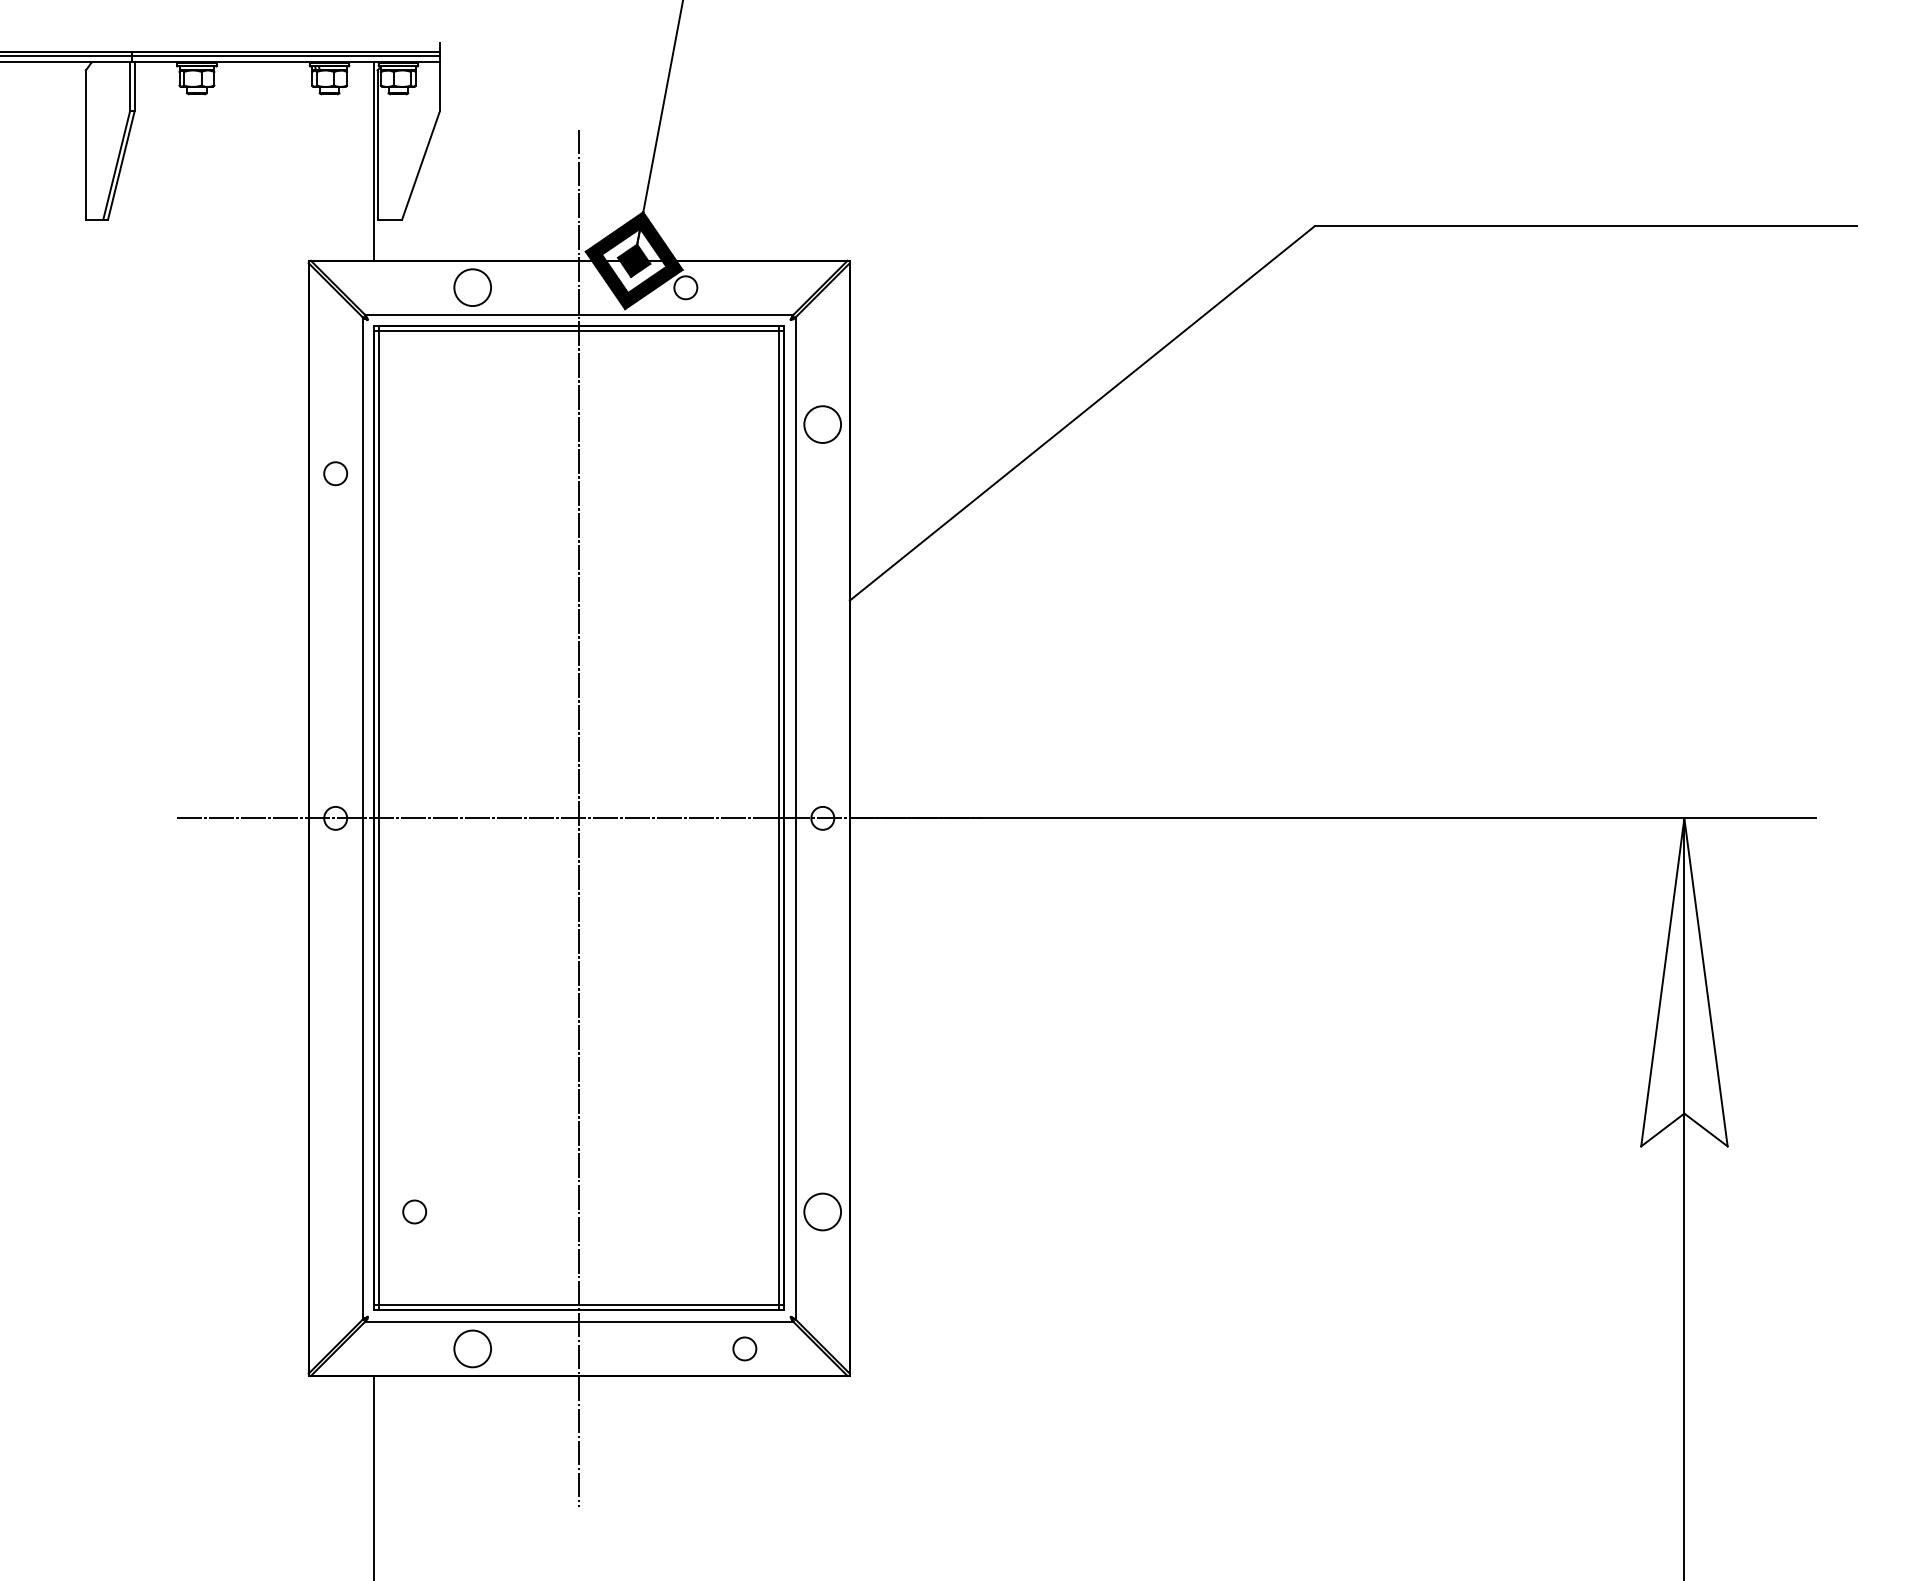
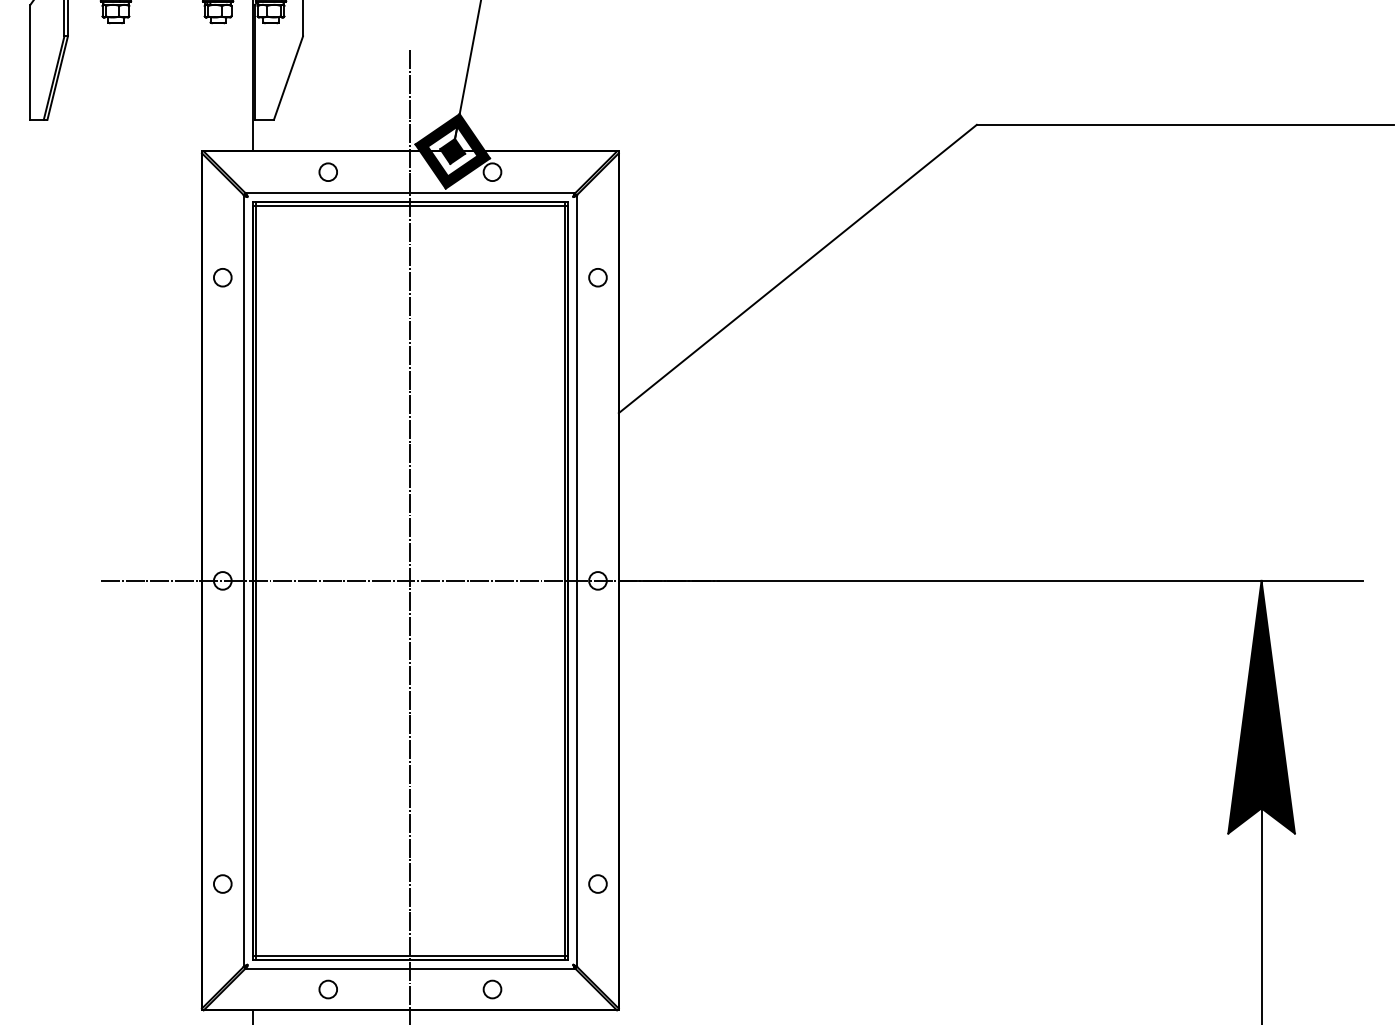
circle: (472, 287) -> (328, 172), size x0.62
circle: (822, 424) -> (597, 277), size x0.62
circle: (335, 473) -> (222, 277), moved
fill: (1684, 982) -> (1261, 707), added
circle: (414, 1211) -> (222, 883), moved
circle: (822, 1211) -> (597, 883), size x0.62
circle: (472, 1348) -> (328, 989), size x0.62
circle: (744, 1348) -> (492, 989), moved

